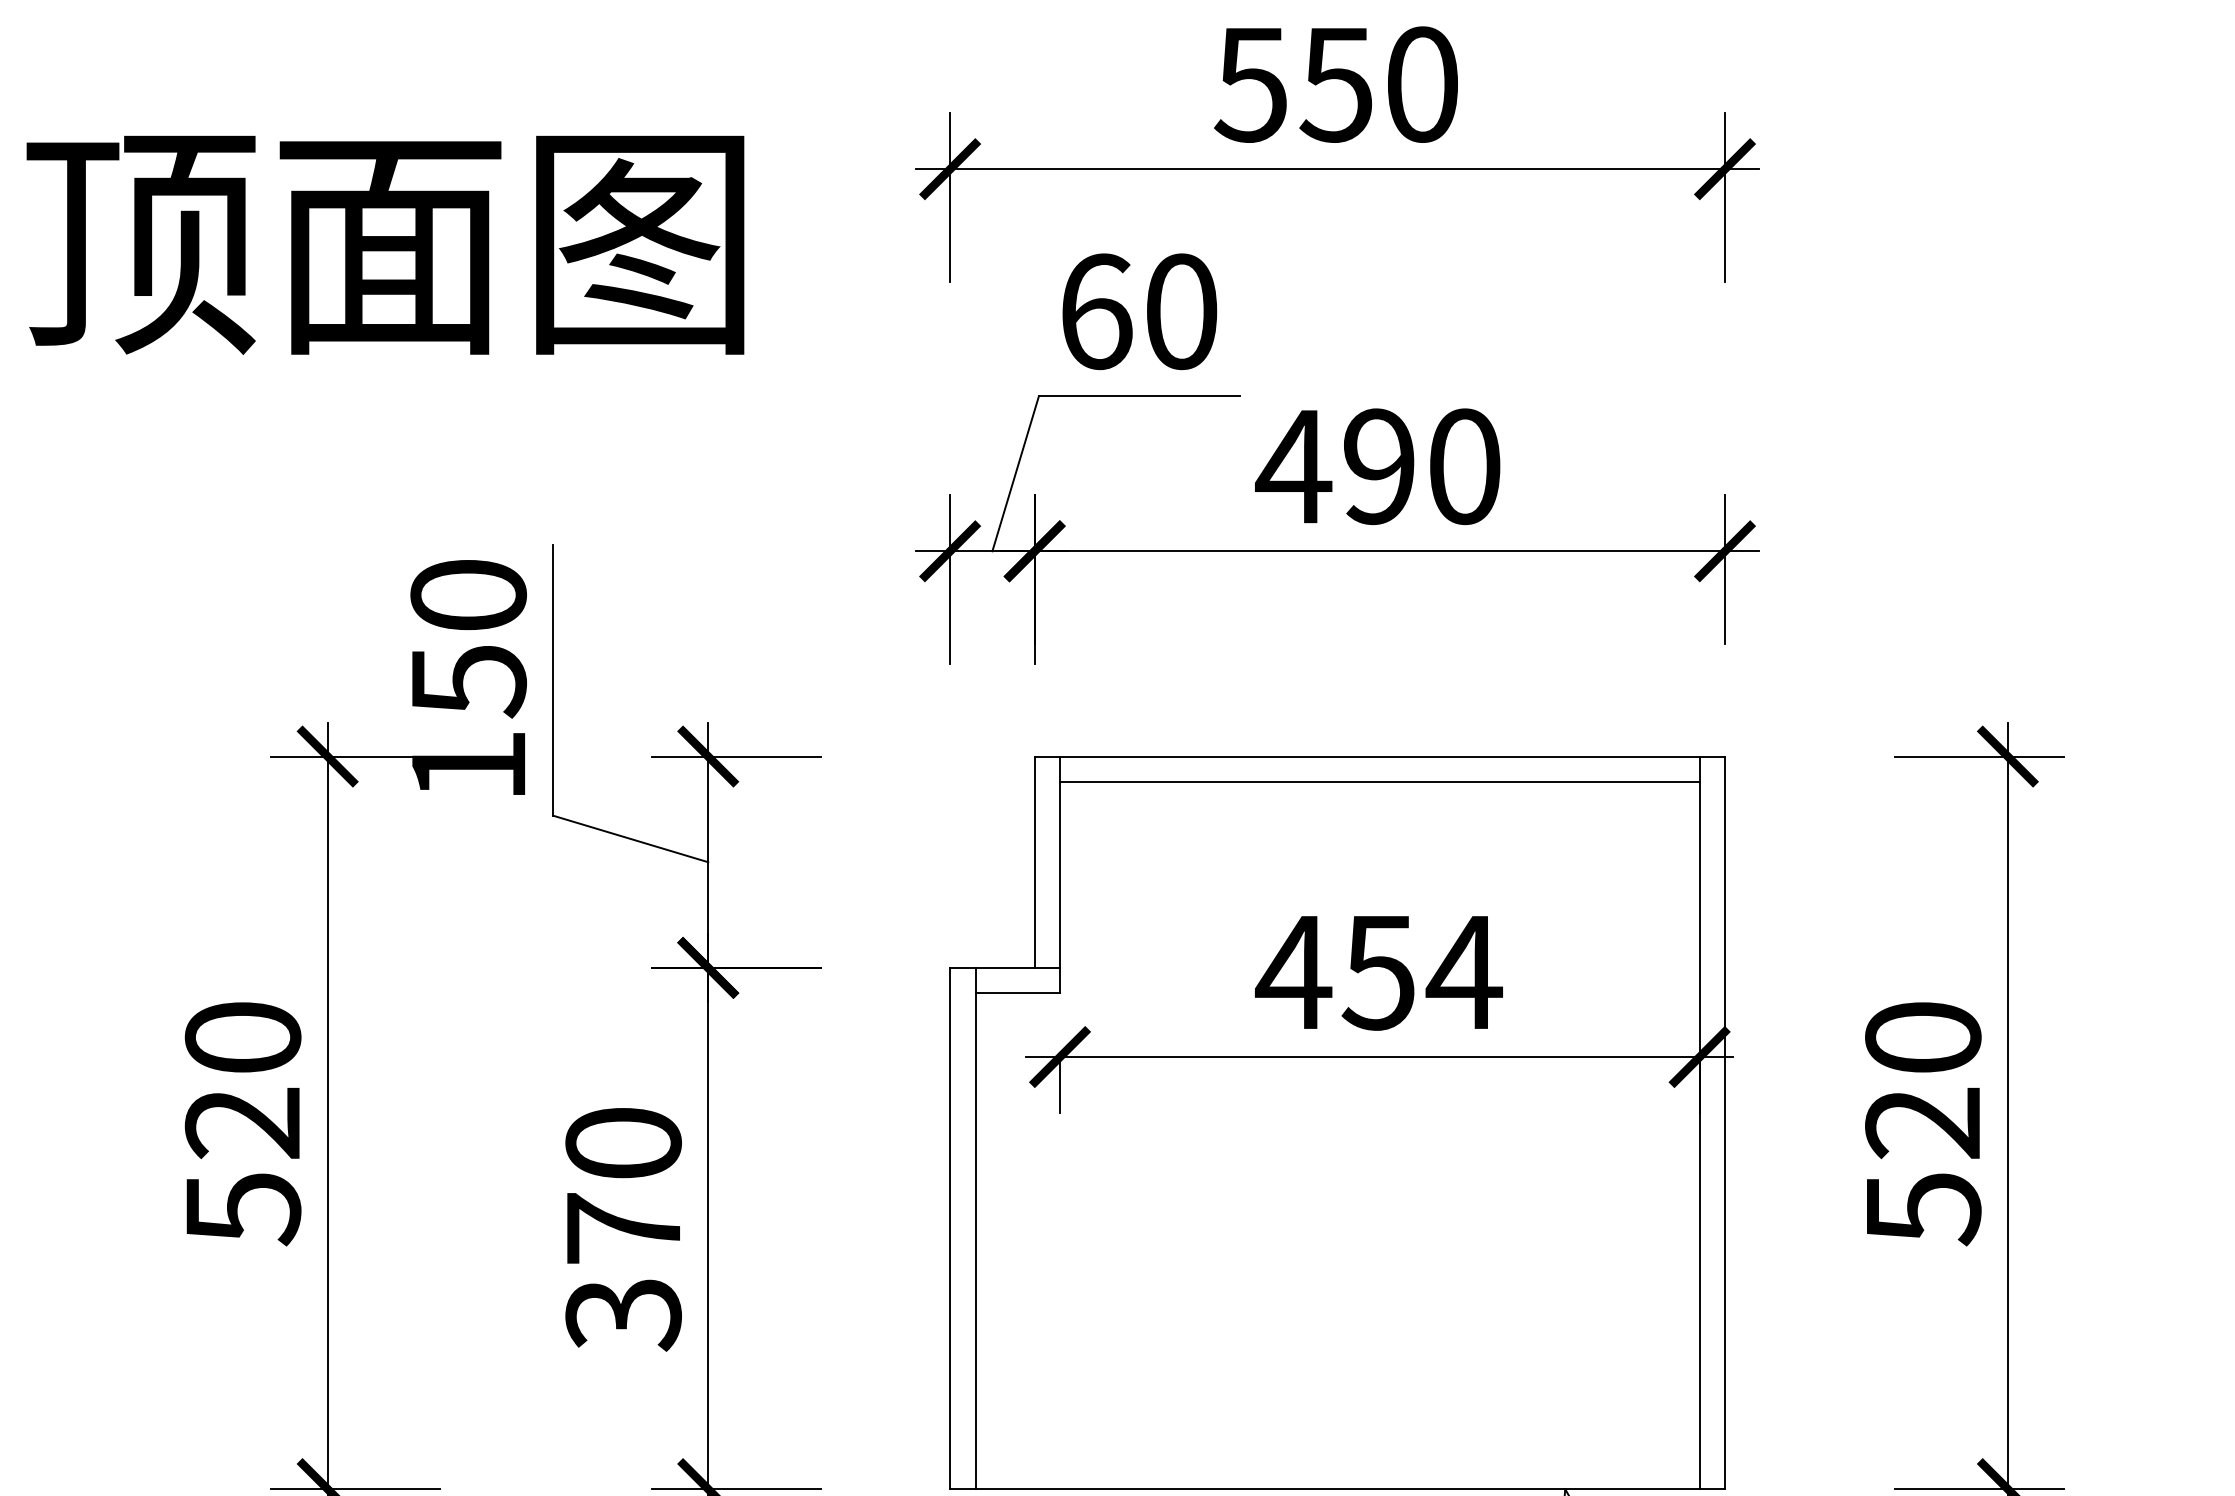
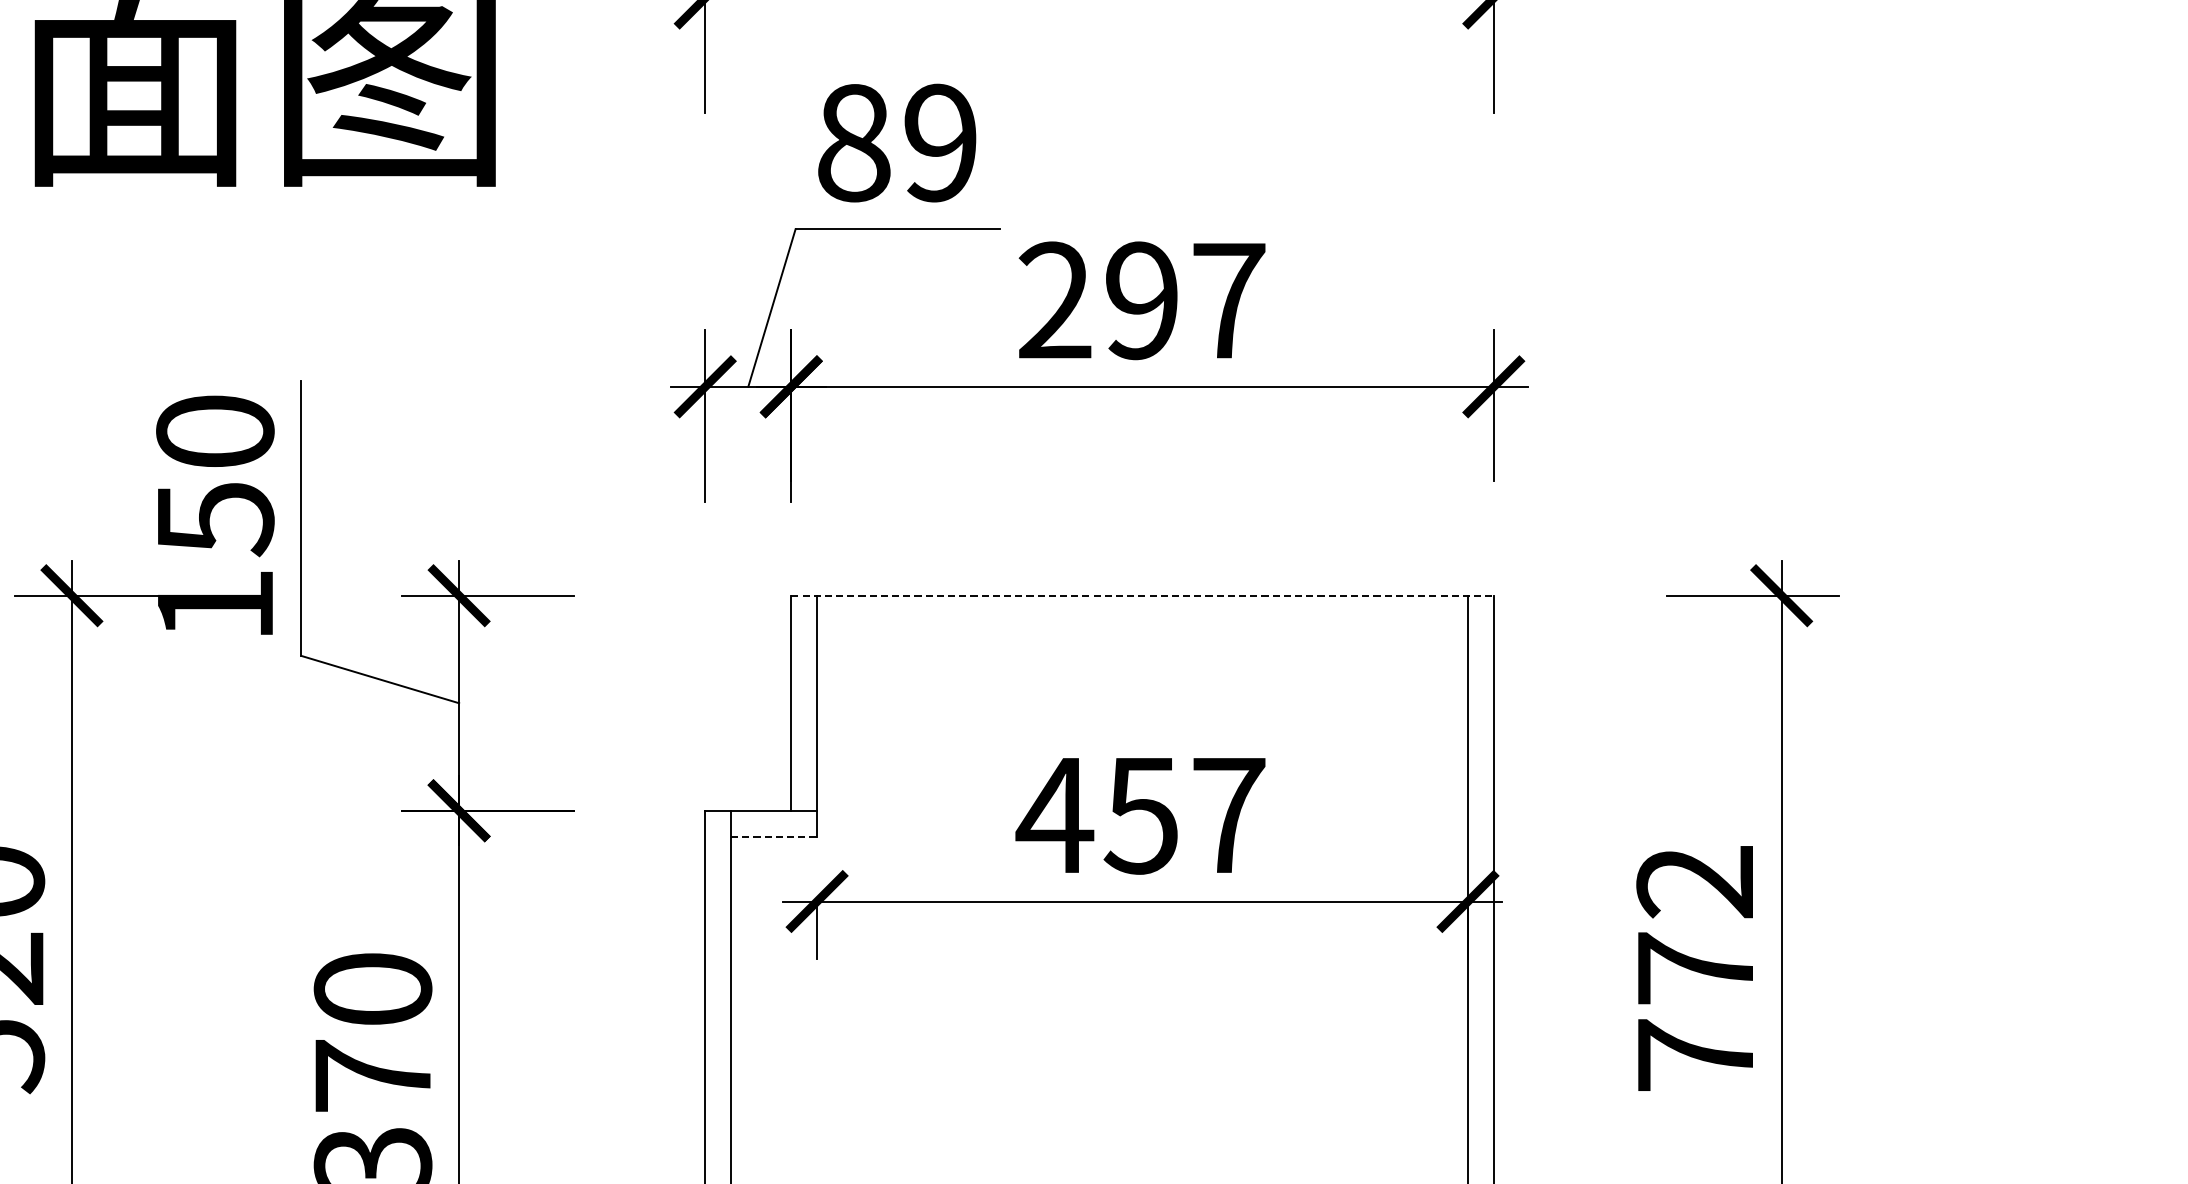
text: (1139, 311) -> (897, 142), 60 -> 89
text: (1377, 466) -> (1140, 300), 490 -> 297
line: (1380, 756) -> (1143, 595), solid -> dashed
line: (1379, 781) -> (1142, 621), removed
text: (1463, 972) -> (1227, 815), 454 -> 457
line: (1018, 993) -> (774, 836), solid -> dashed
text: (1923, 1124) -> (1695, 970), 520 -> 772

